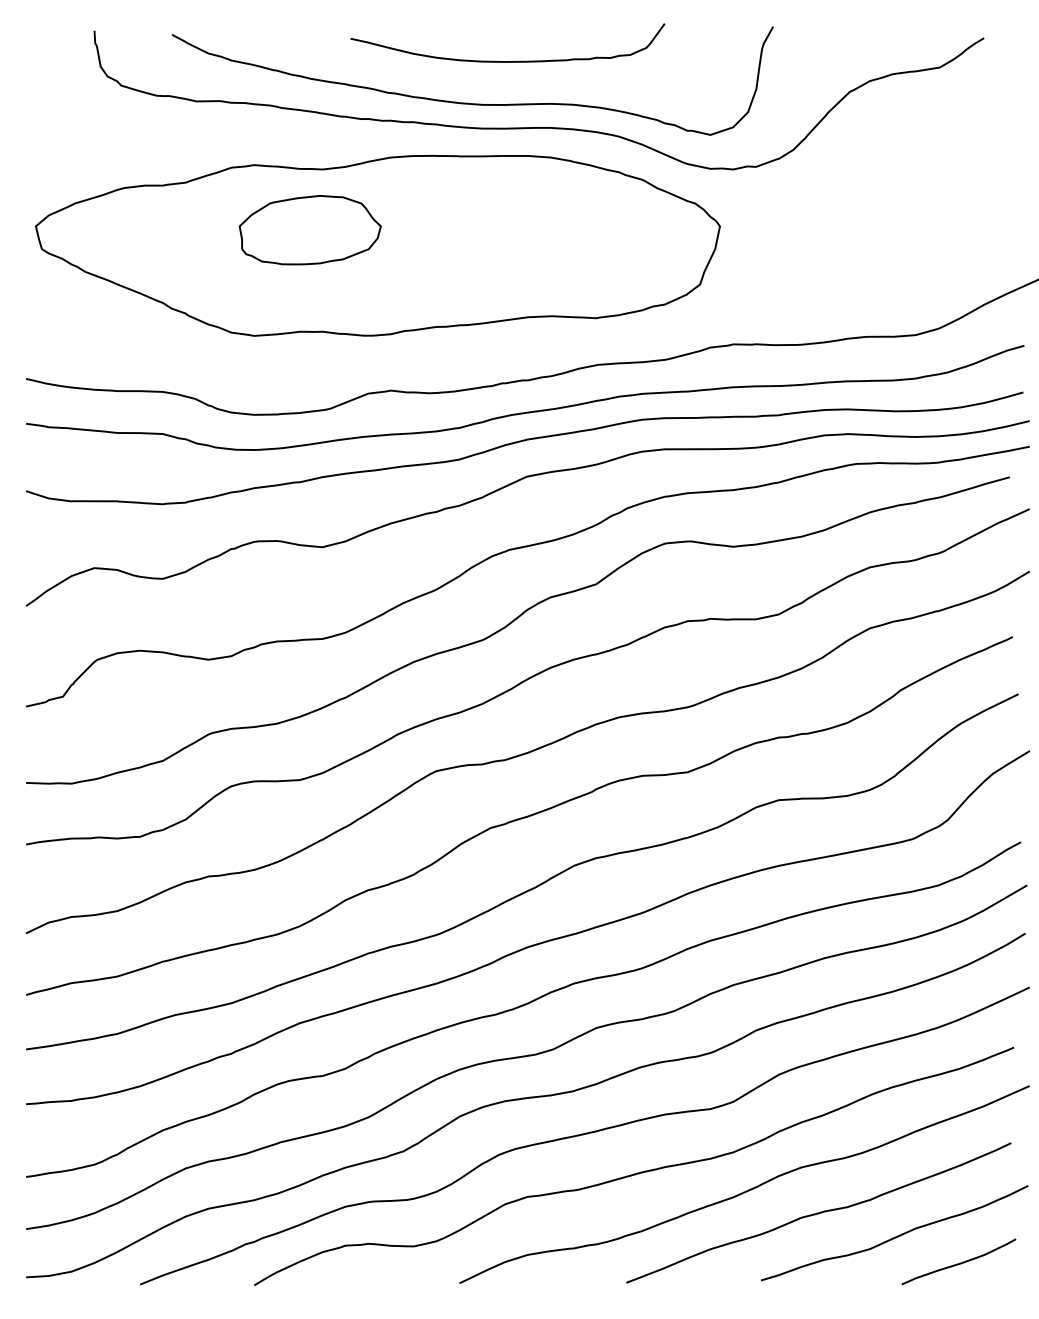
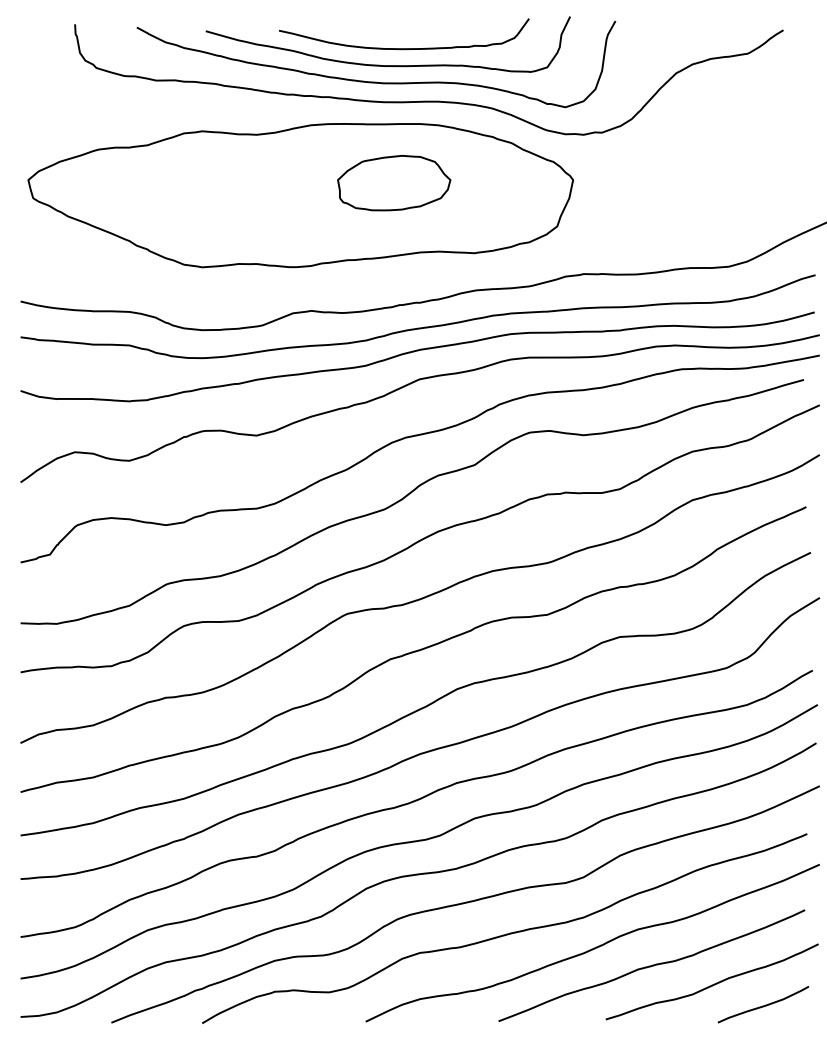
curve: (487, 82) -> (388, 65), added
part: (309, 230) -> (393, 183), moved

